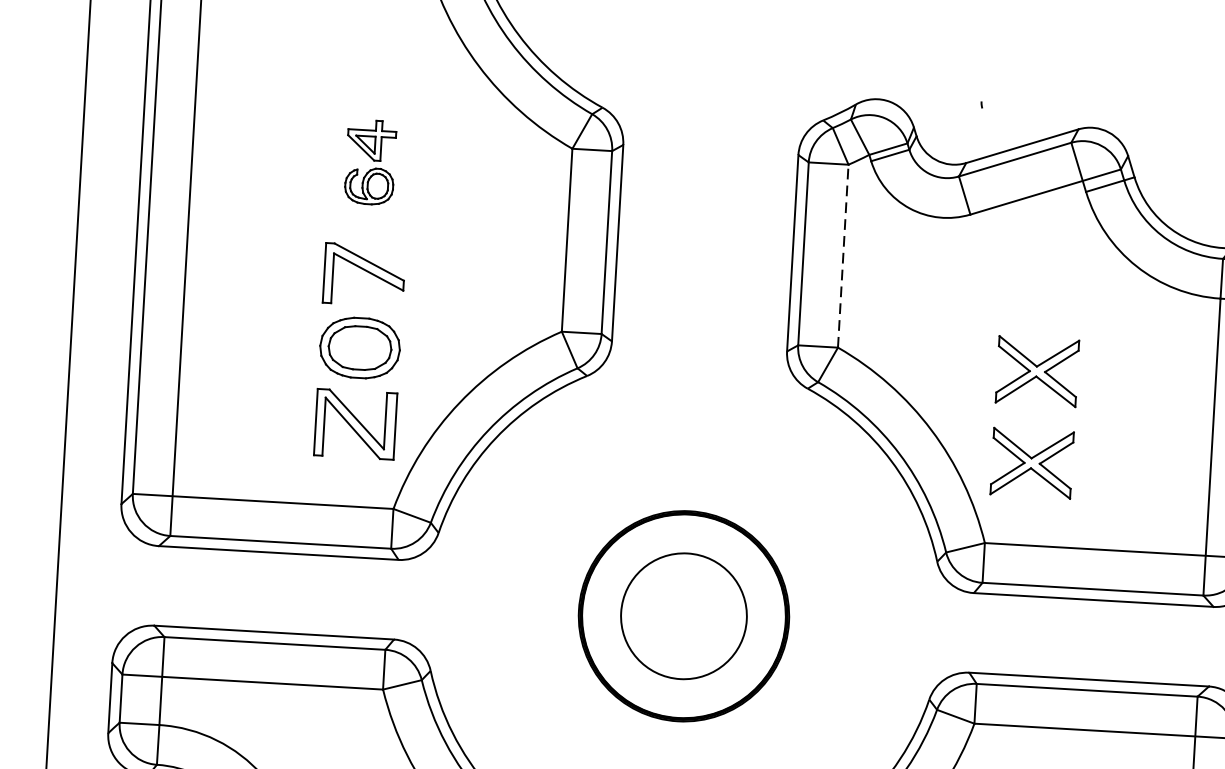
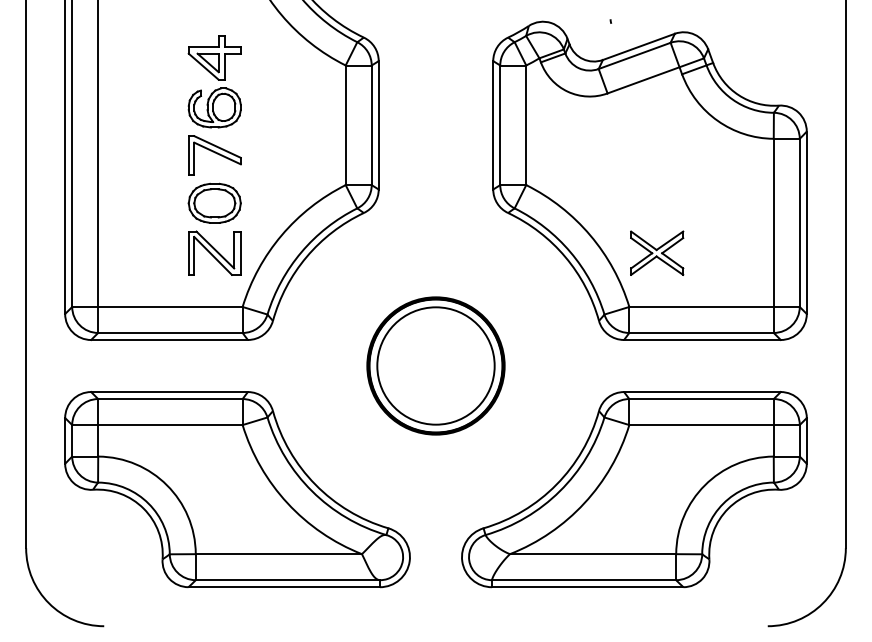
part: (370, 161) -> (214, 81), size x1.67
line: (843, 256) -> (526, 125), dashed -> solid
part: (1038, 370) -> (657, 192), removed
circle: (683, 615) -> (435, 365), size x1.43

